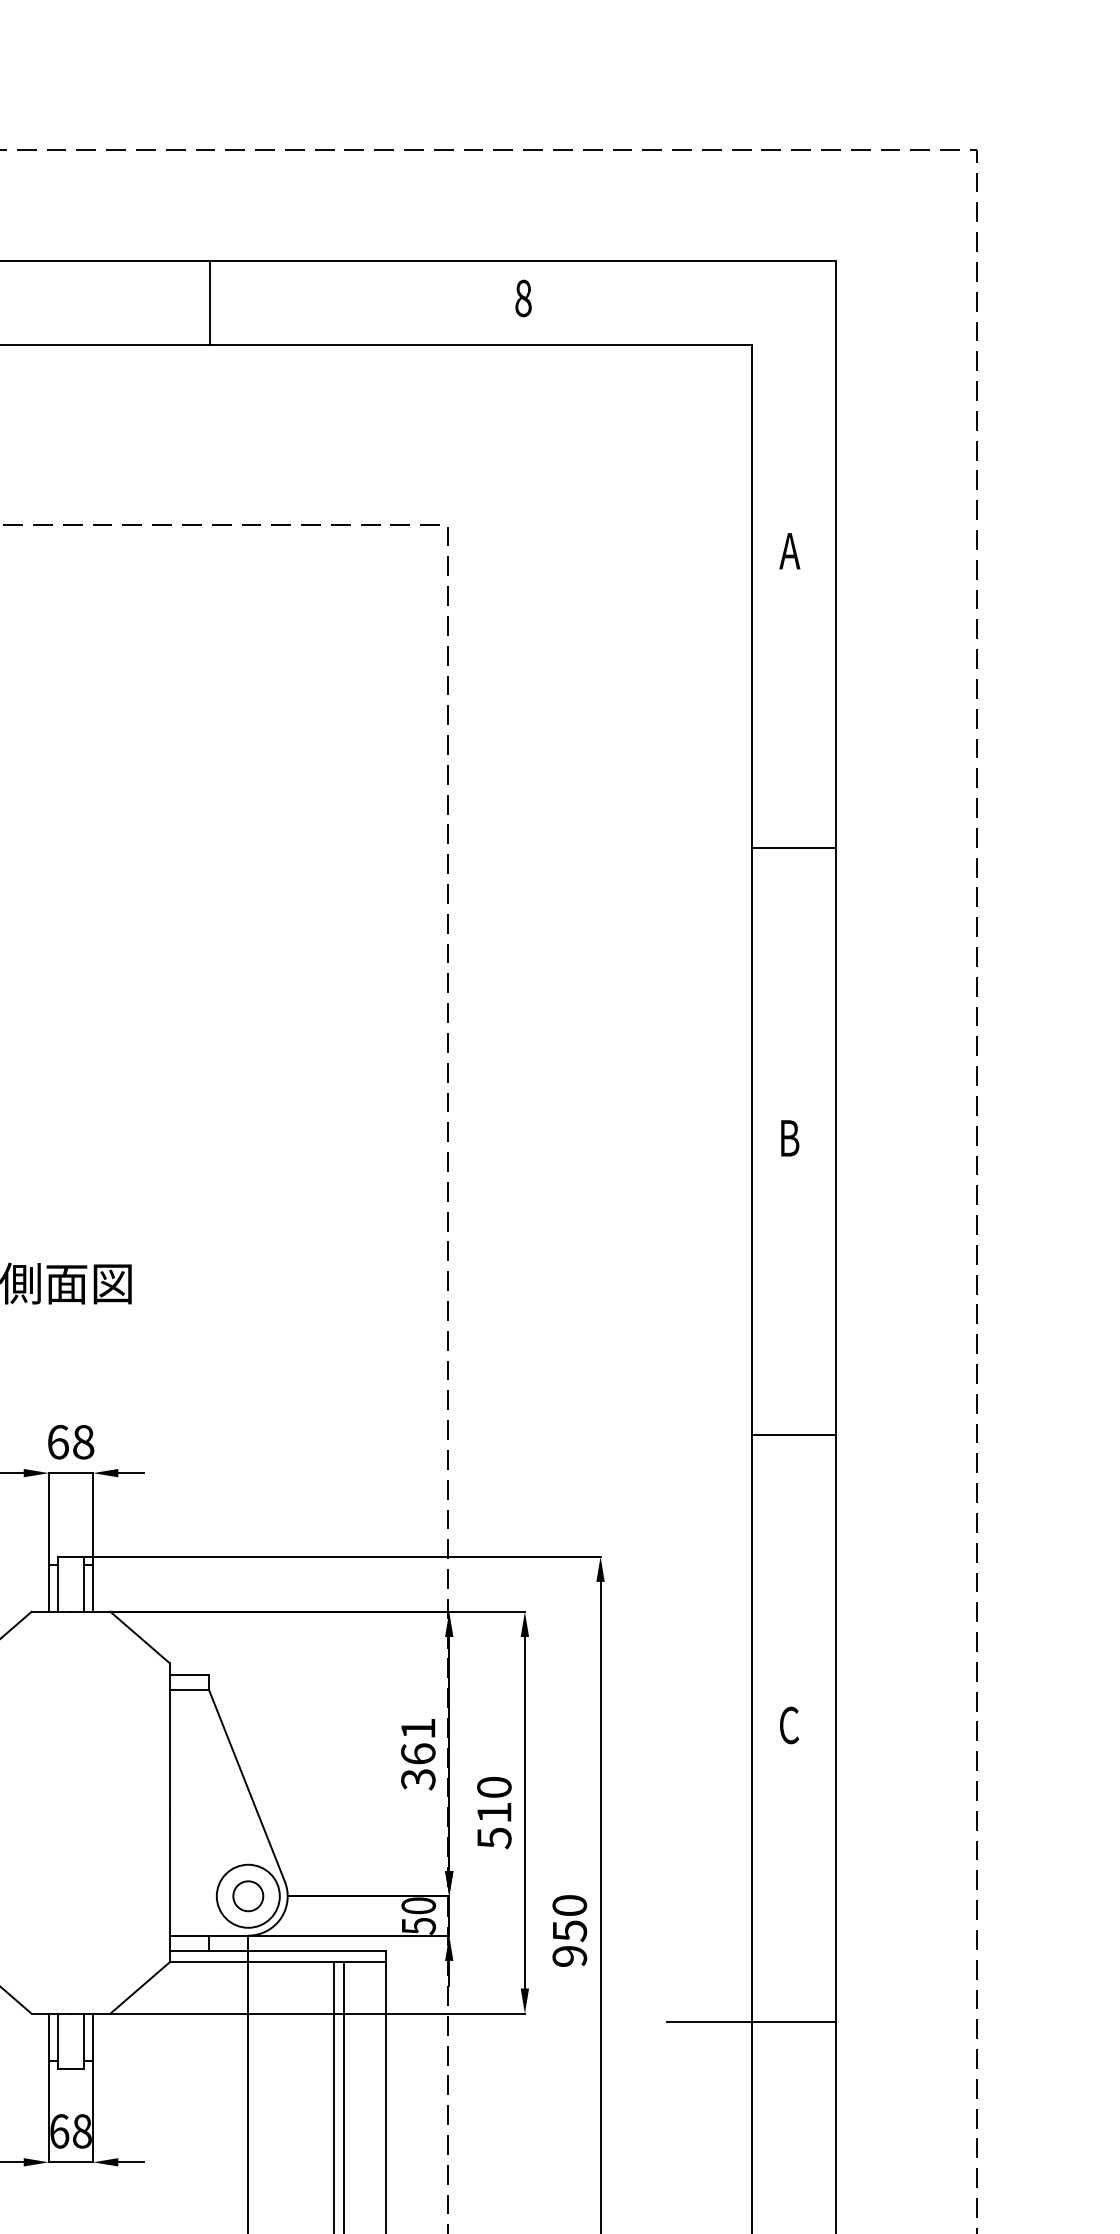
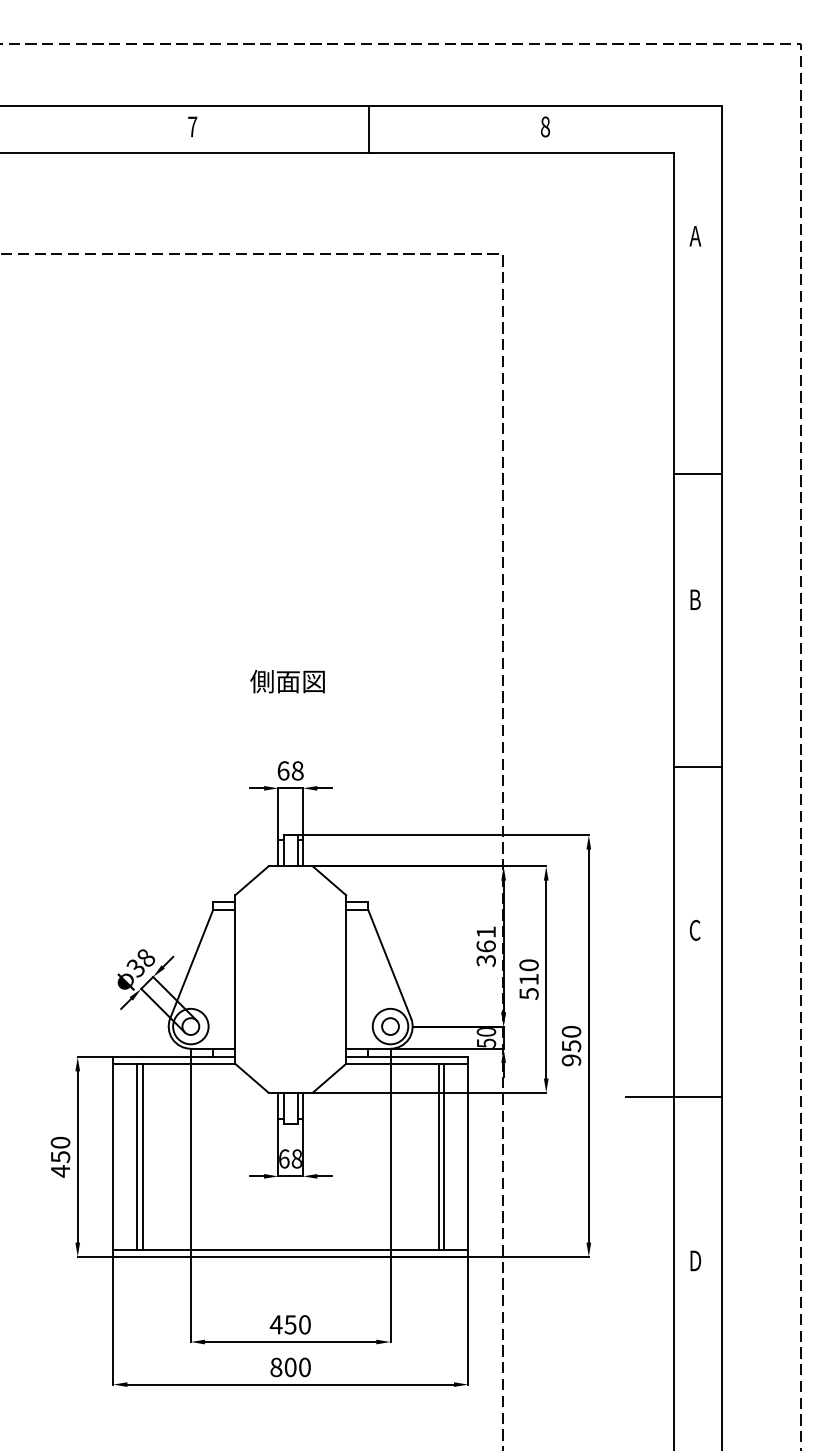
text: (789, 551) -> (695, 236), moved
line: (793, 848) -> (697, 474), moved

